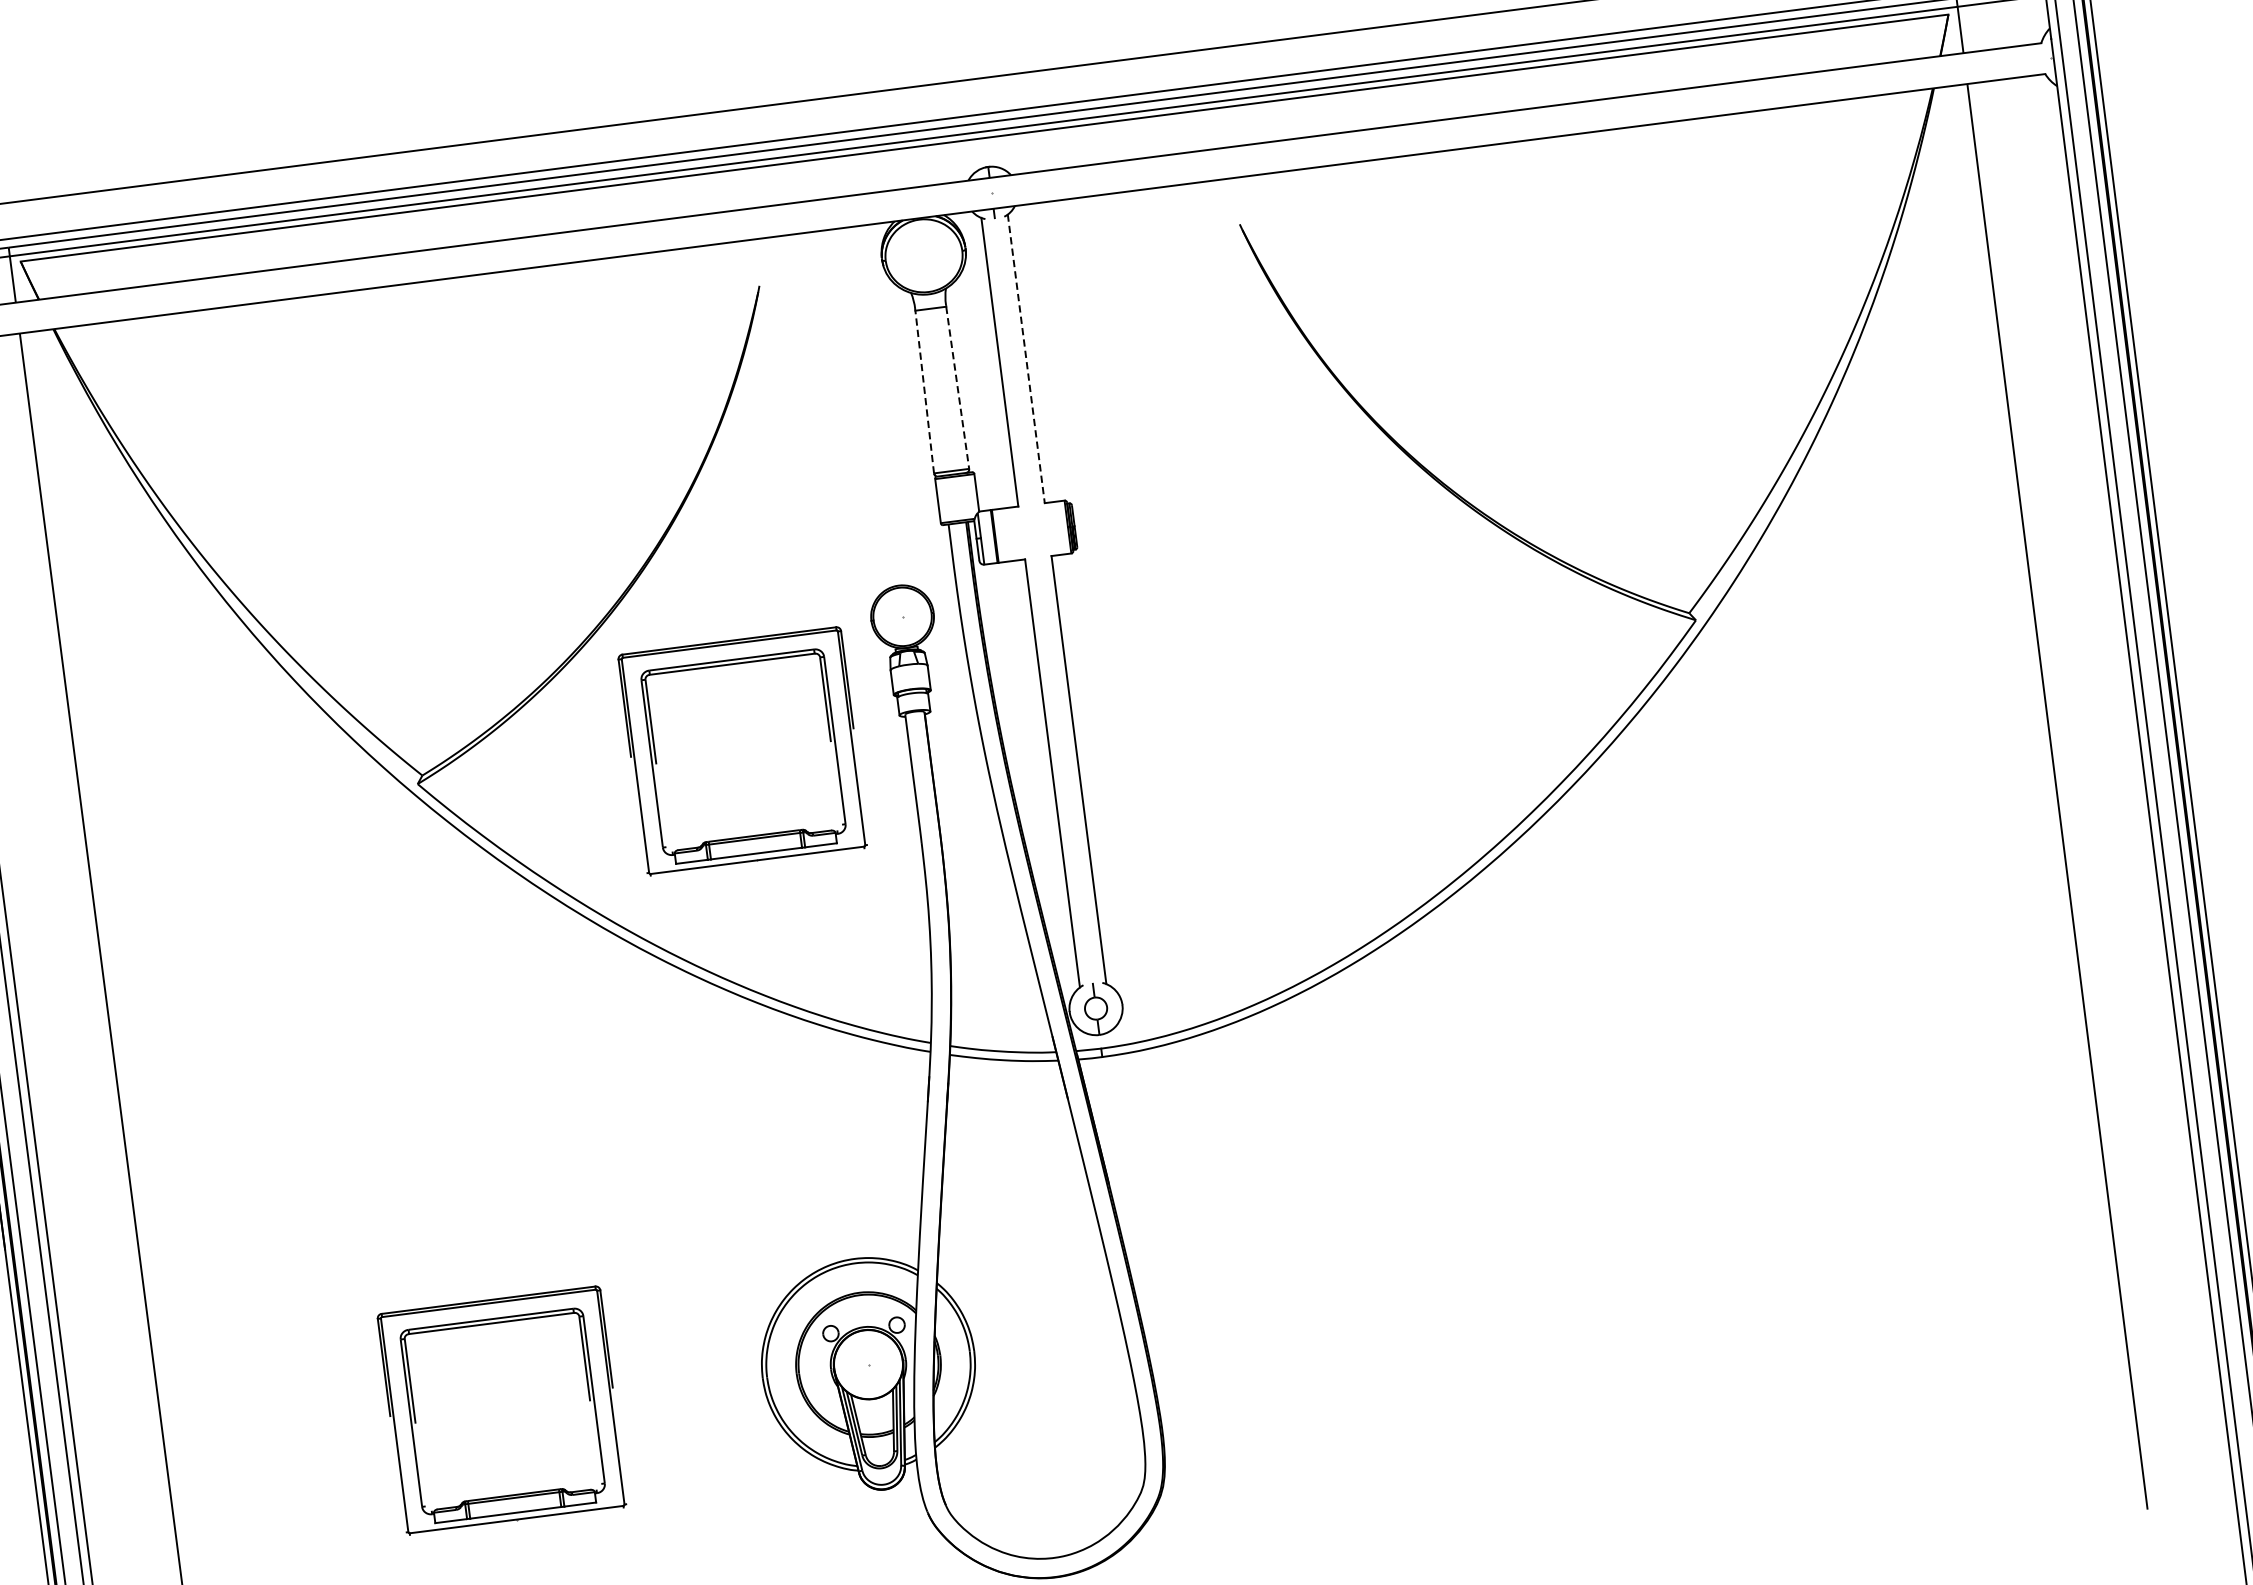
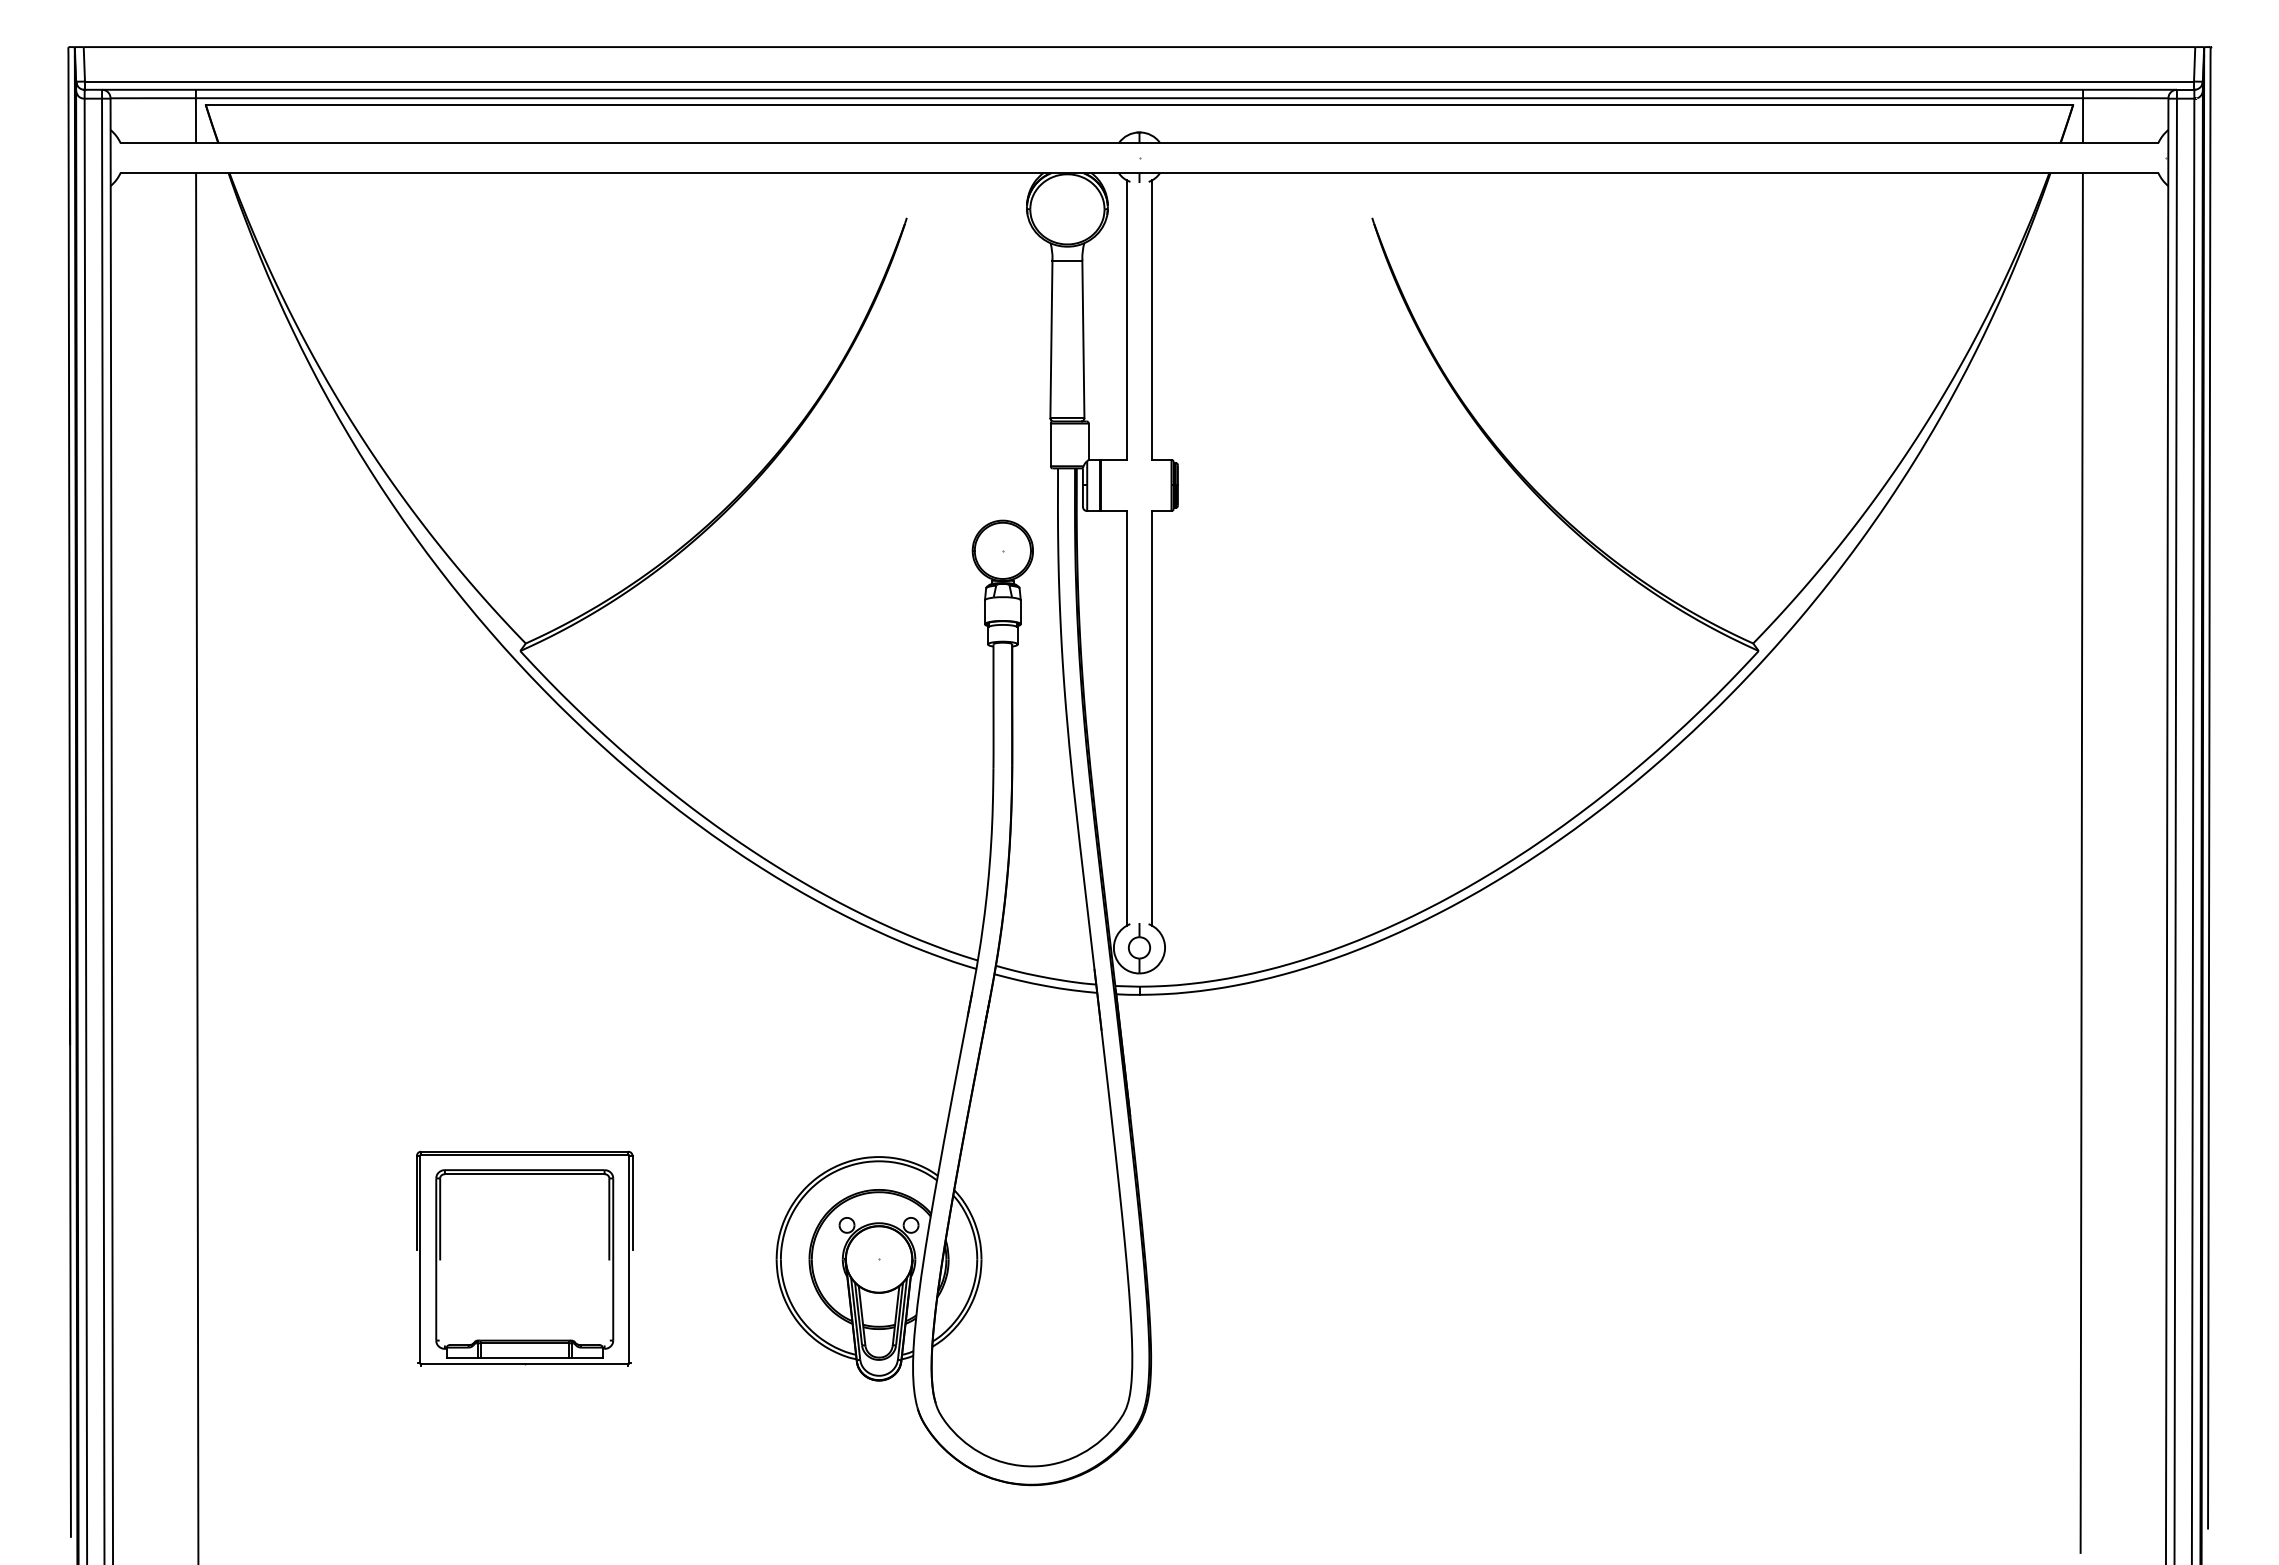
line: (1026, 359) -> (1152, 320), dashed -> solid
line: (957, 388) -> (1083, 339), dashed -> solid
line: (924, 392) -> (1051, 339), dashed -> solid
part: (743, 751) -> (834, 659), removed

